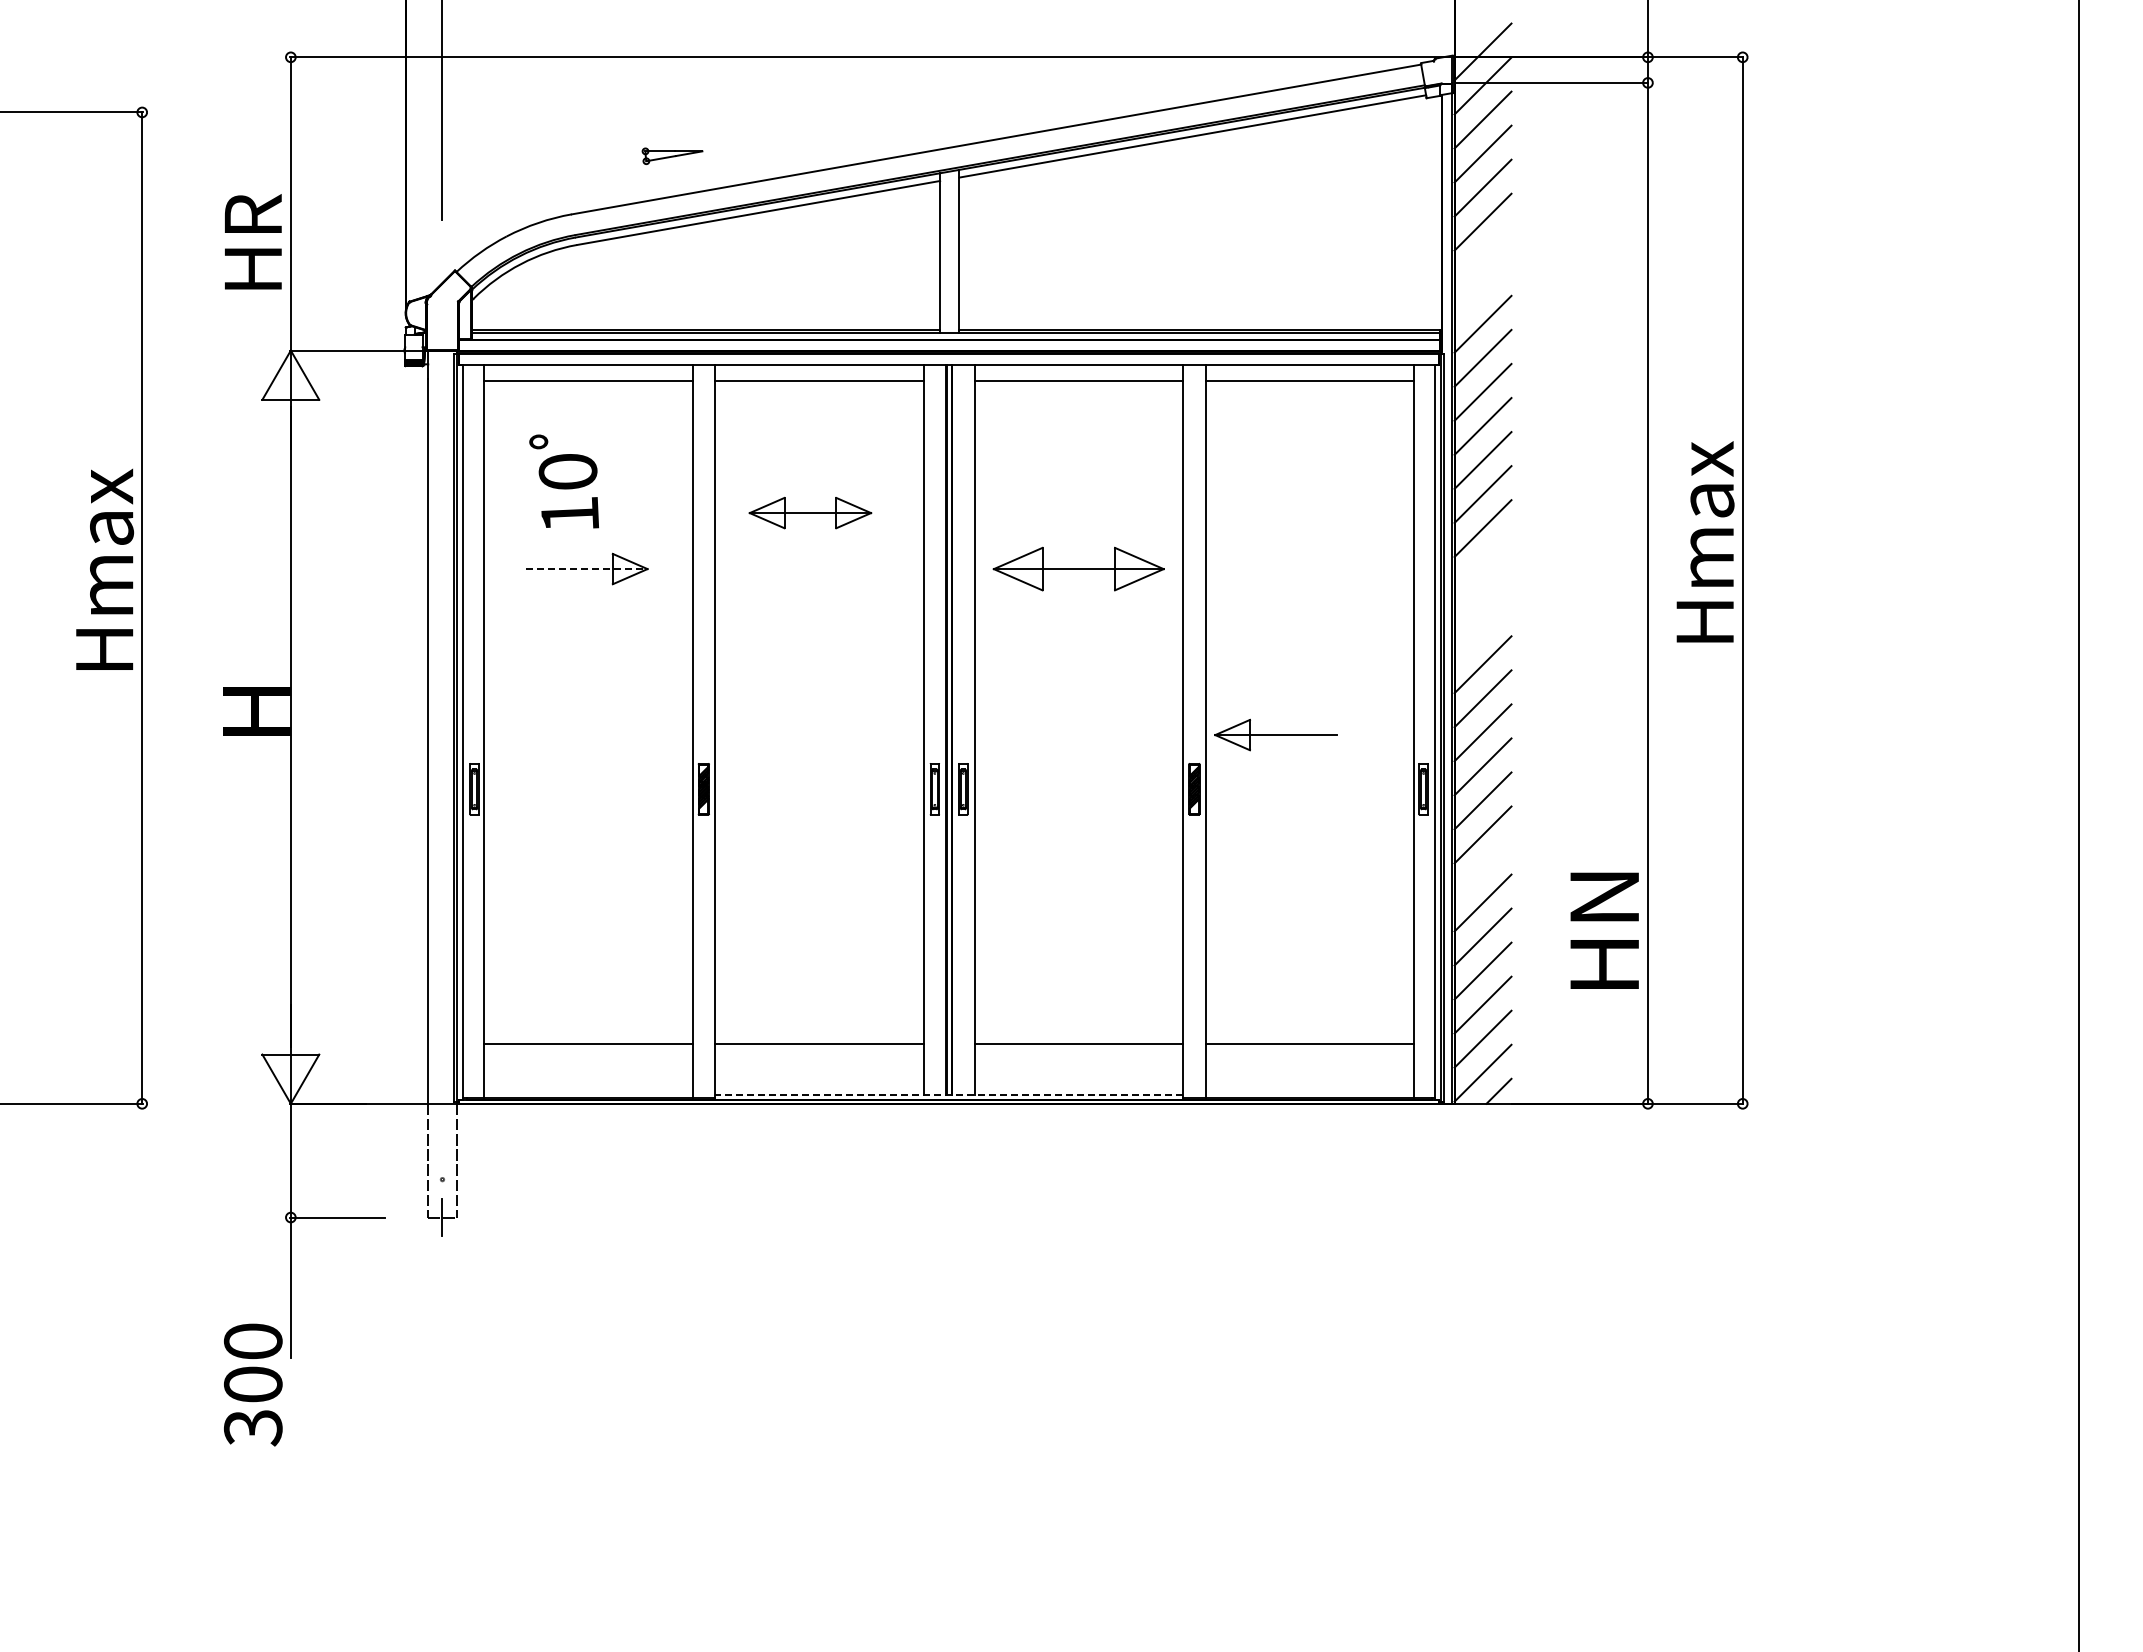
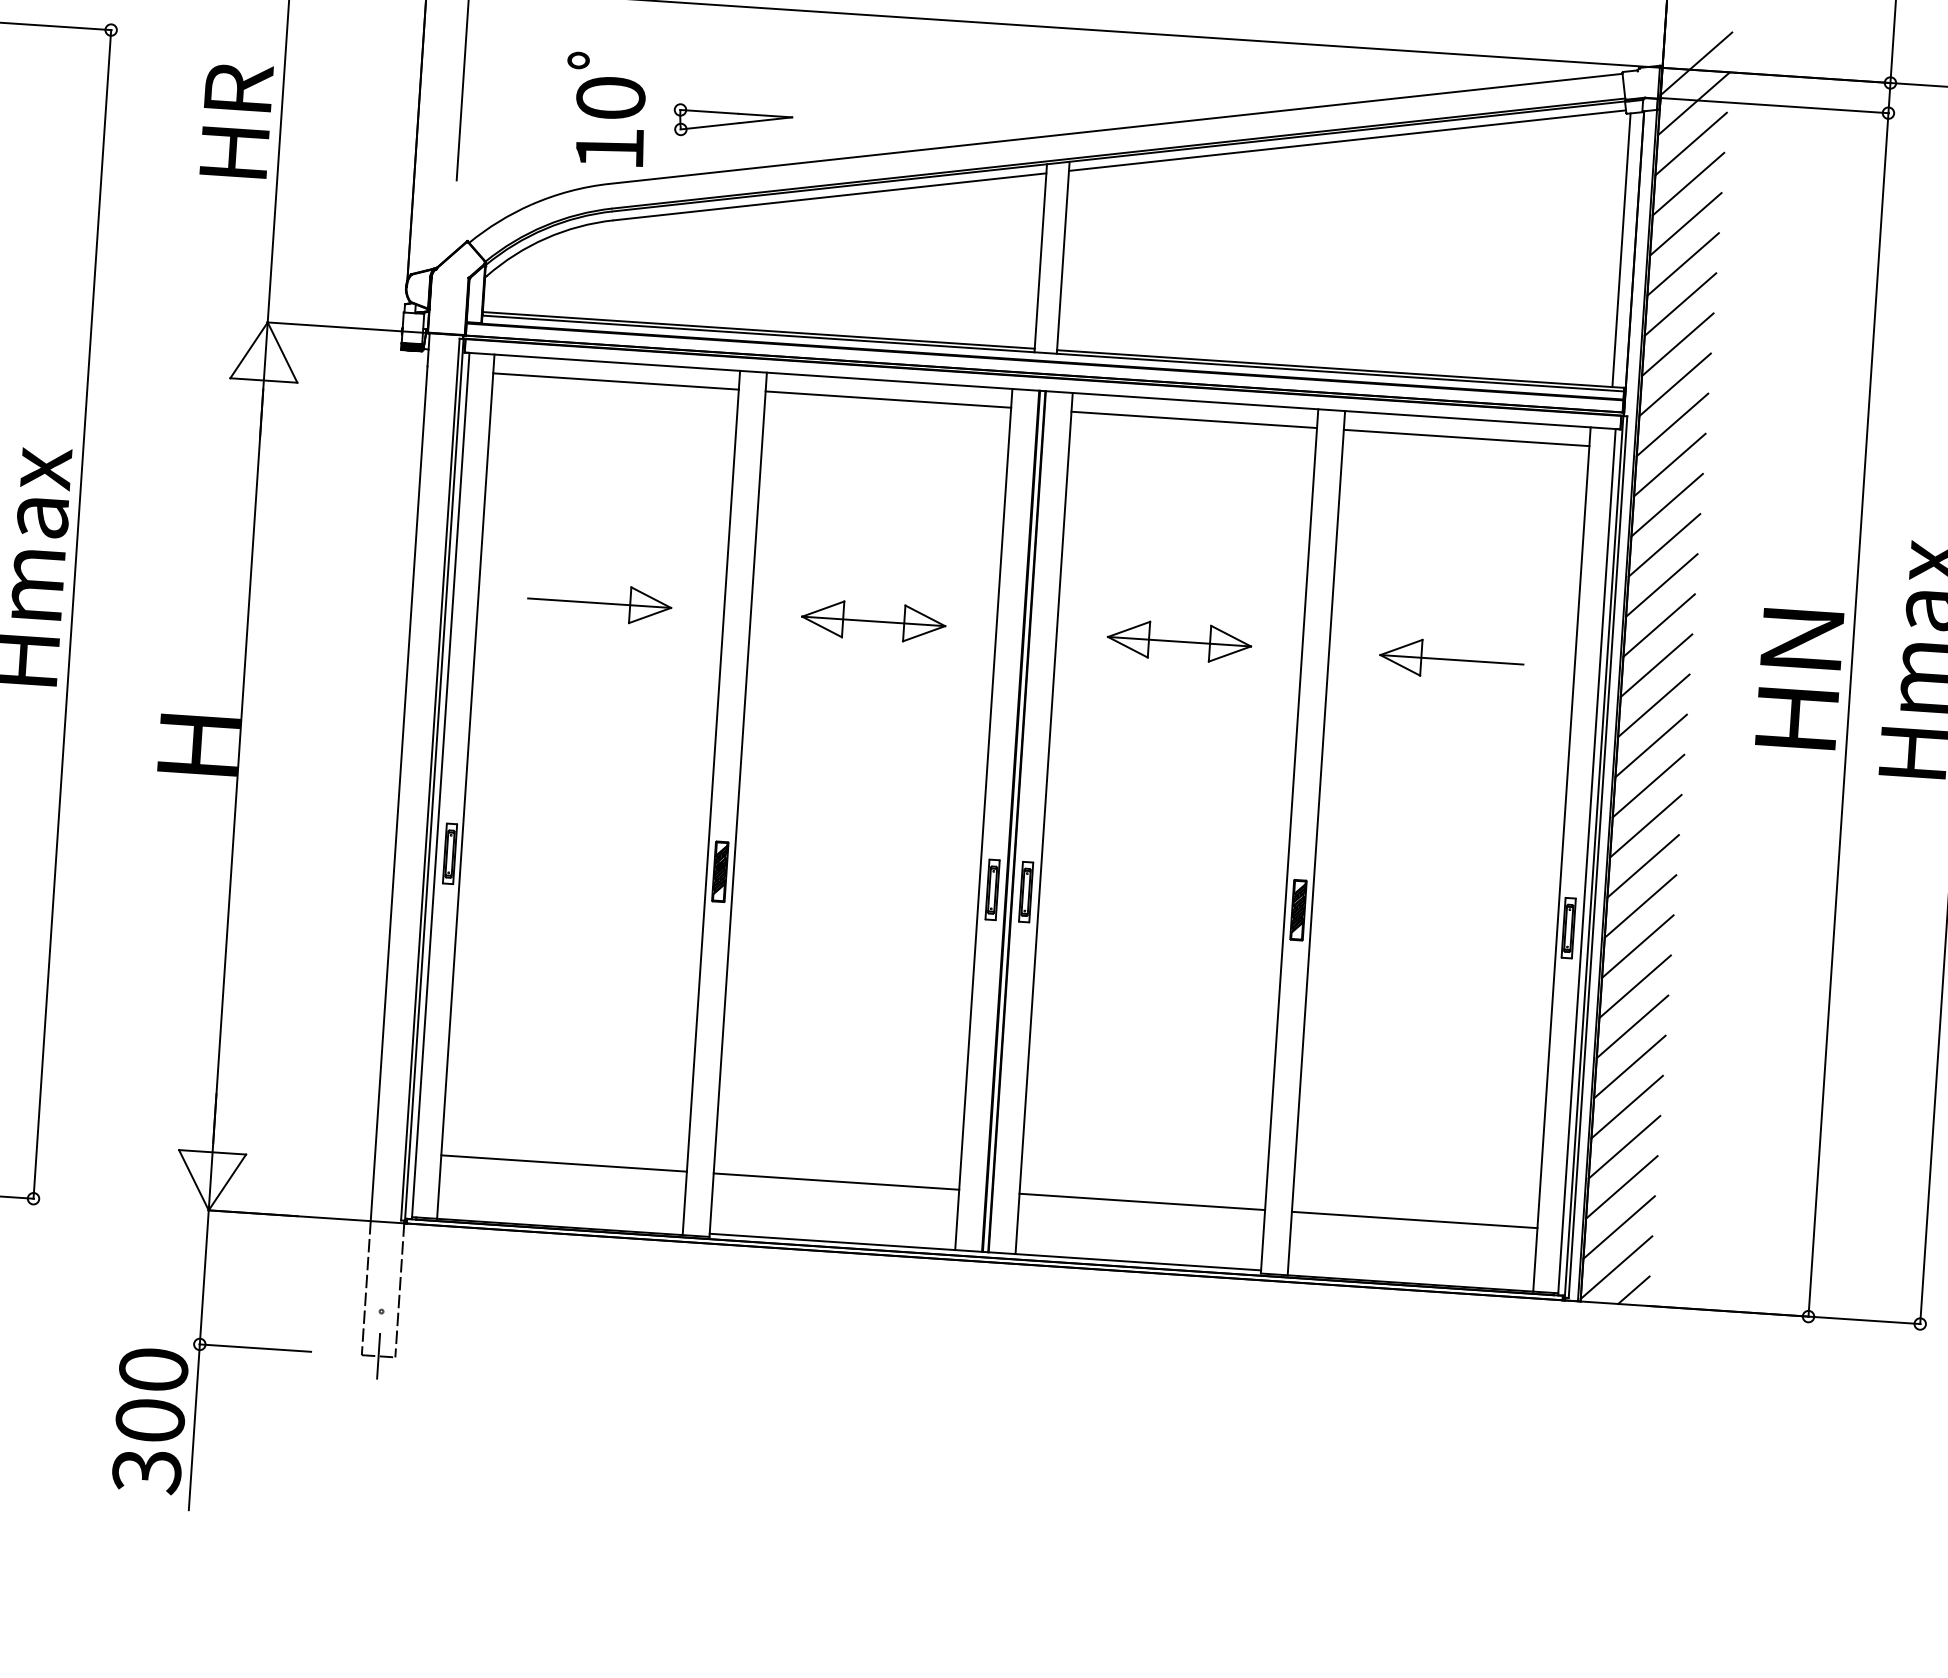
part: (672, 156) -> (732, 123), size x1.67
line: (1430, 213) -> (1621, 250), added
text: (253, 241) -> (236, 120), moved
line: (1482, 255) -> (1679, 303), added
line: (1482, 289) -> (1677, 343), added
text: (563, 481) -> (604, 109), moved
part: (810, 512) -> (873, 620), moved
line: (1482, 562) -> (1655, 665), added
part: (1078, 568) -> (1179, 640), size x0.71
line: (586, 569) -> (599, 603), dashed -> solid
line: (1482, 596) -> (1653, 705), added
line: (1482, 630) -> (1650, 745), added
part: (1275, 734) -> (1451, 659), moved
line: (1482, 868) -> (1631, 1026), added
text: (1604, 930) -> (1799, 678), moved
line: (949, 1095) -> (985, 1252), dashed -> solid
text: (253, 1384) -> (150, 1420), moved

